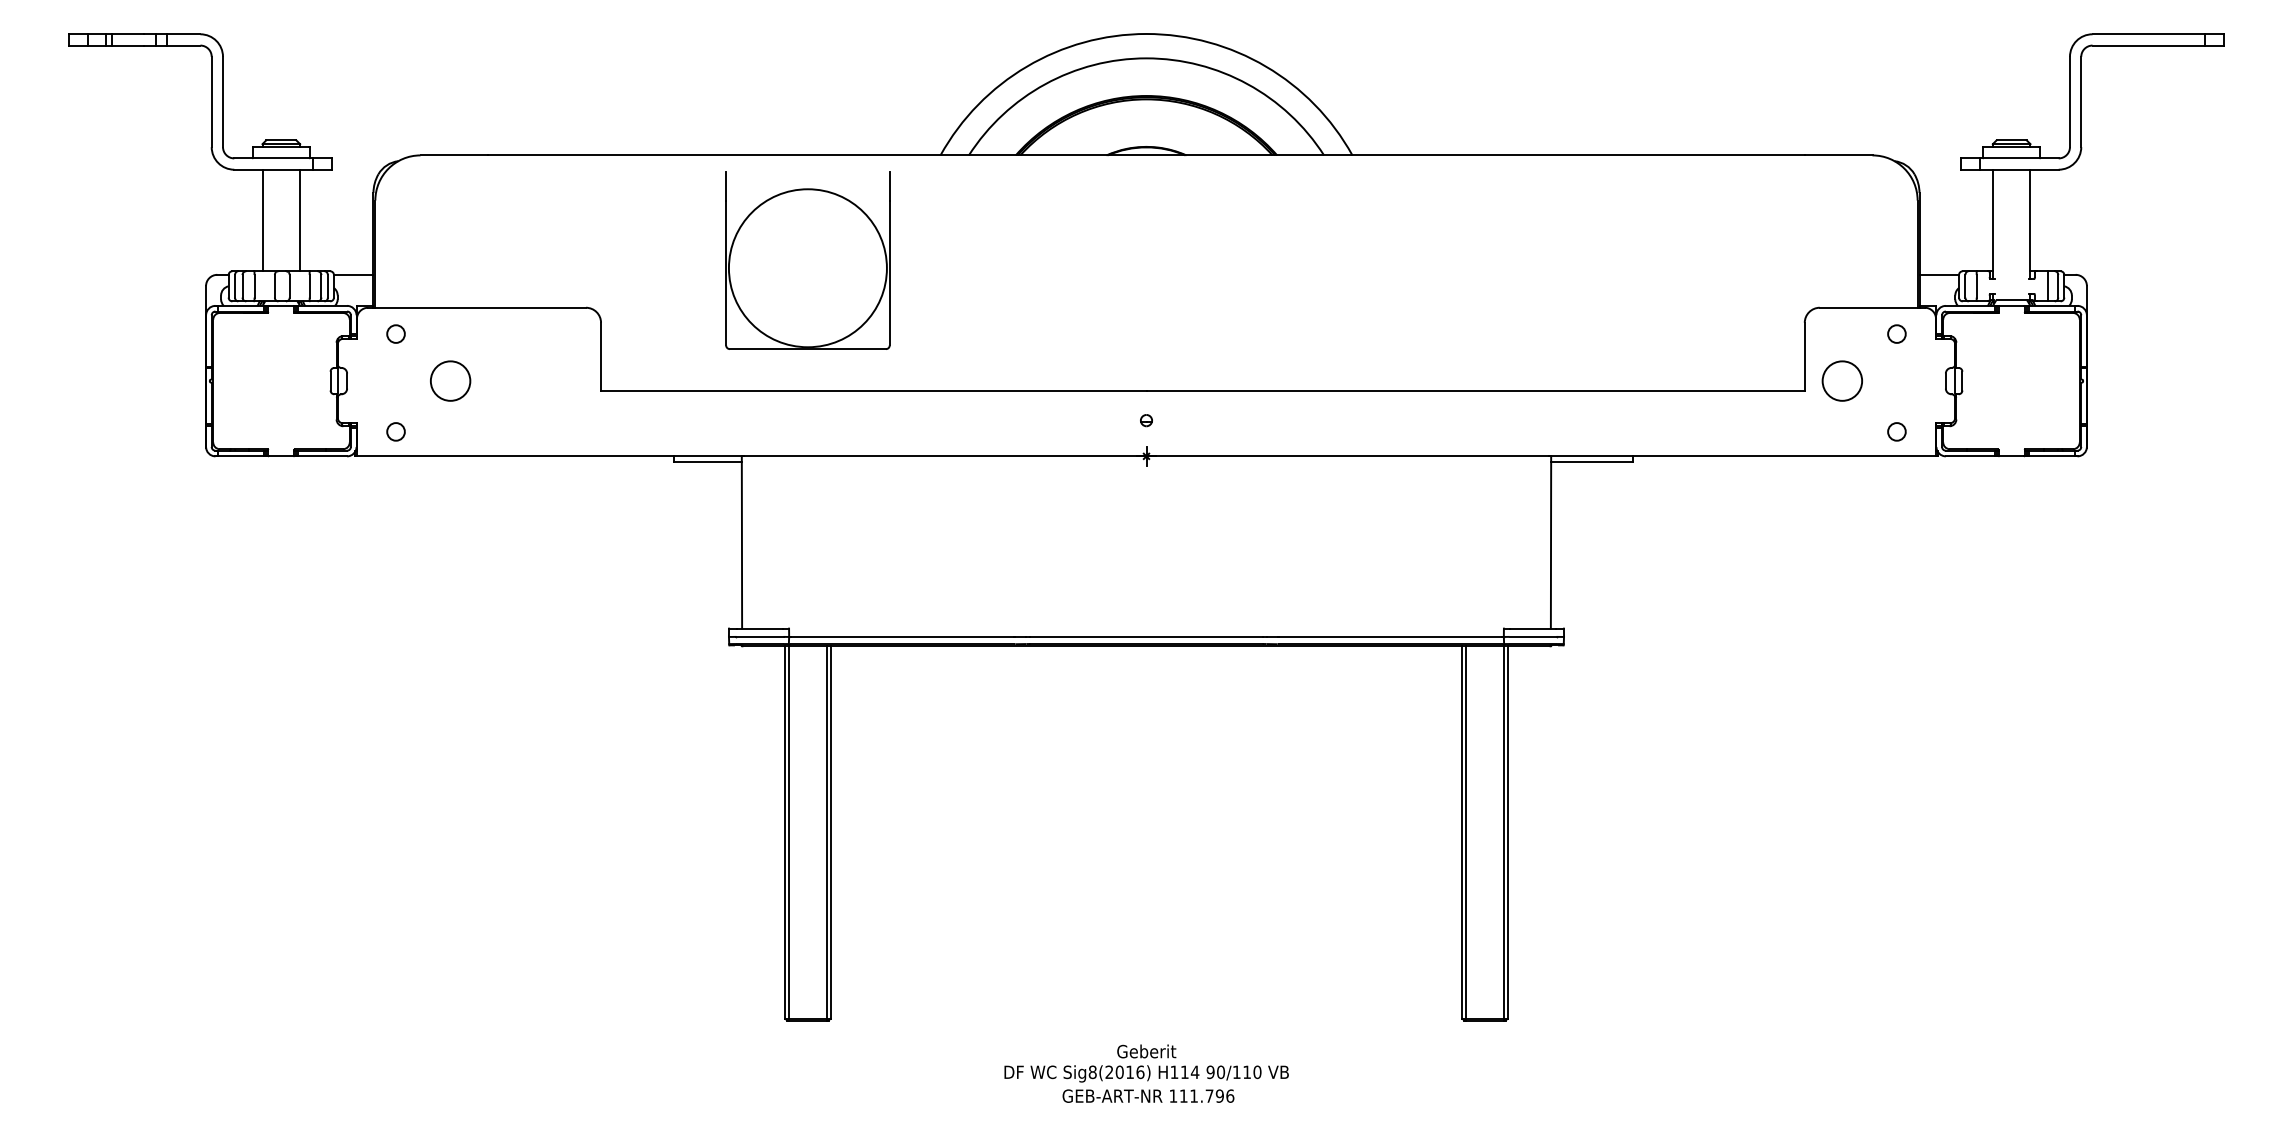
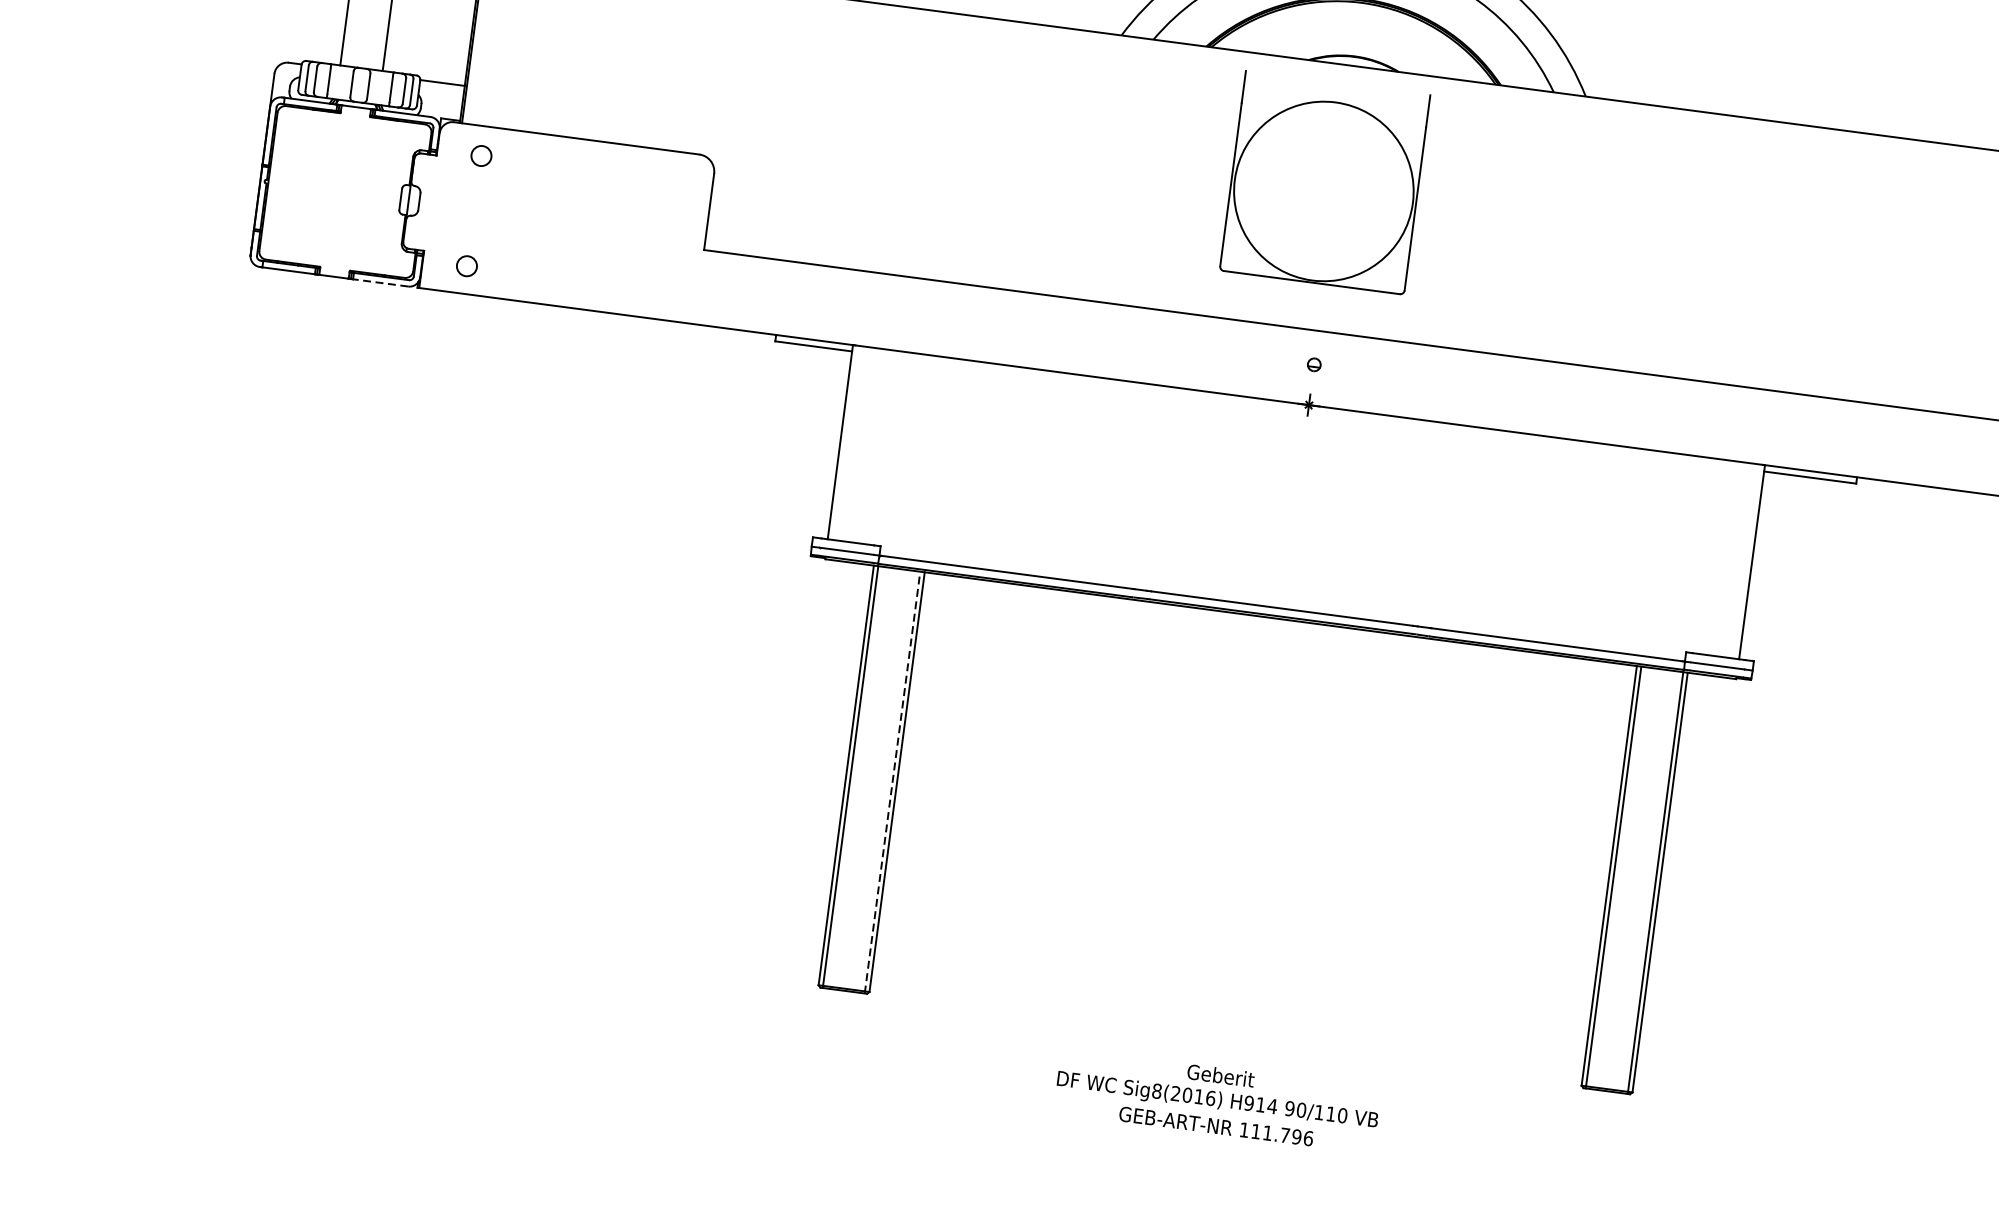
part: (807, 260) -> (1324, 182), moved
circle: (450, 380) -> (535, 216), removed
line: (322, 456) -> (380, 283), solid -> dashed
line: (826, 832) -> (892, 781), solid -> dashed
text: (1174, 1072) -> (1249, 1103), H114 -> H914

